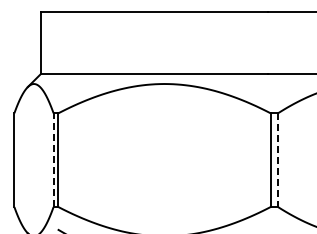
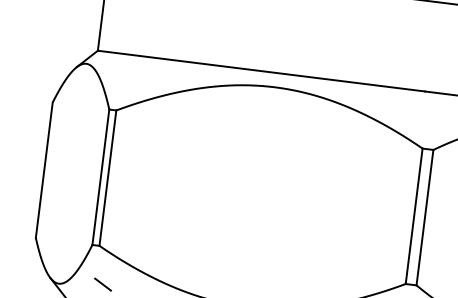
line: (53, 160) -> (100, 177), dashed -> solid
line: (278, 160) -> (425, 218), dashed -> solid

